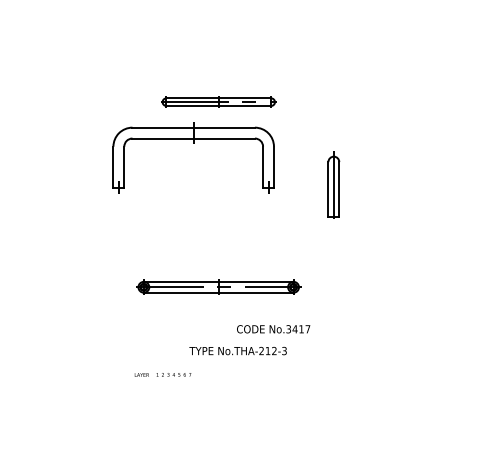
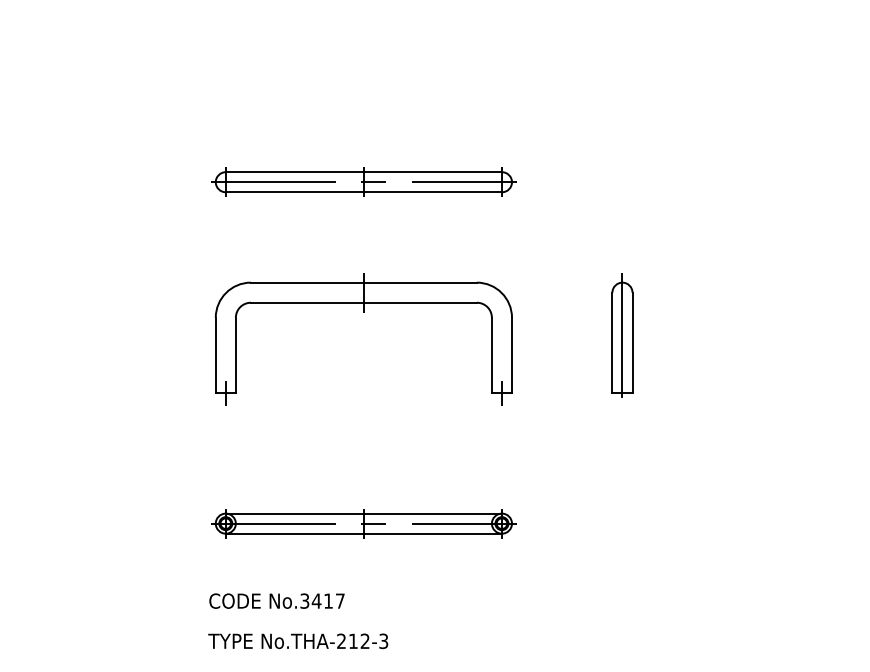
part: (218, 101) -> (363, 180), size x1.43
part: (193, 143) -> (363, 311), moved
part: (333, 184) -> (621, 334), moved
text: (273, 329) -> (276, 601), moved
text: (237, 350) -> (297, 640), moved

